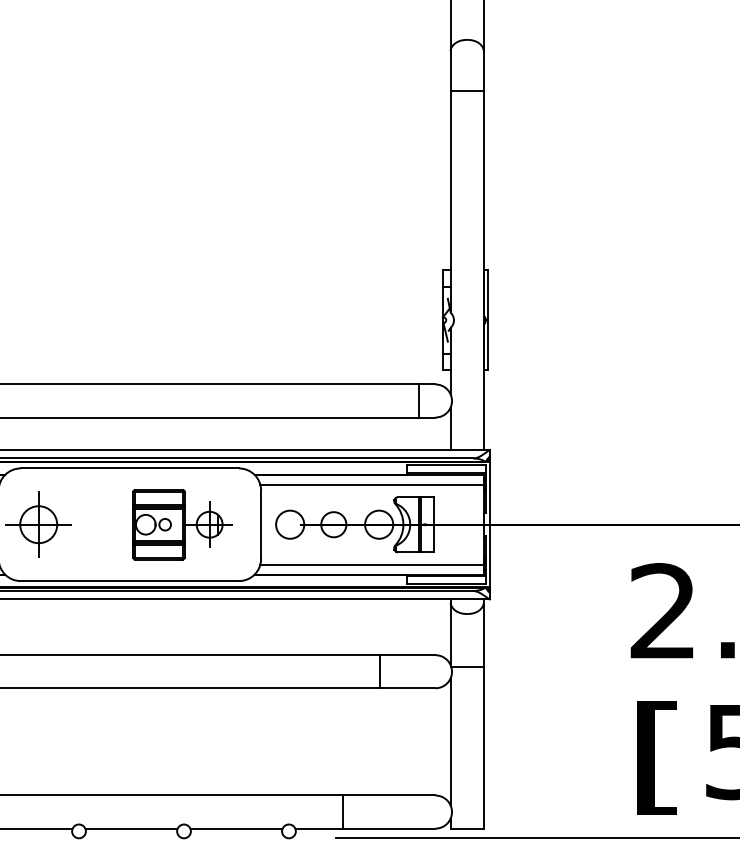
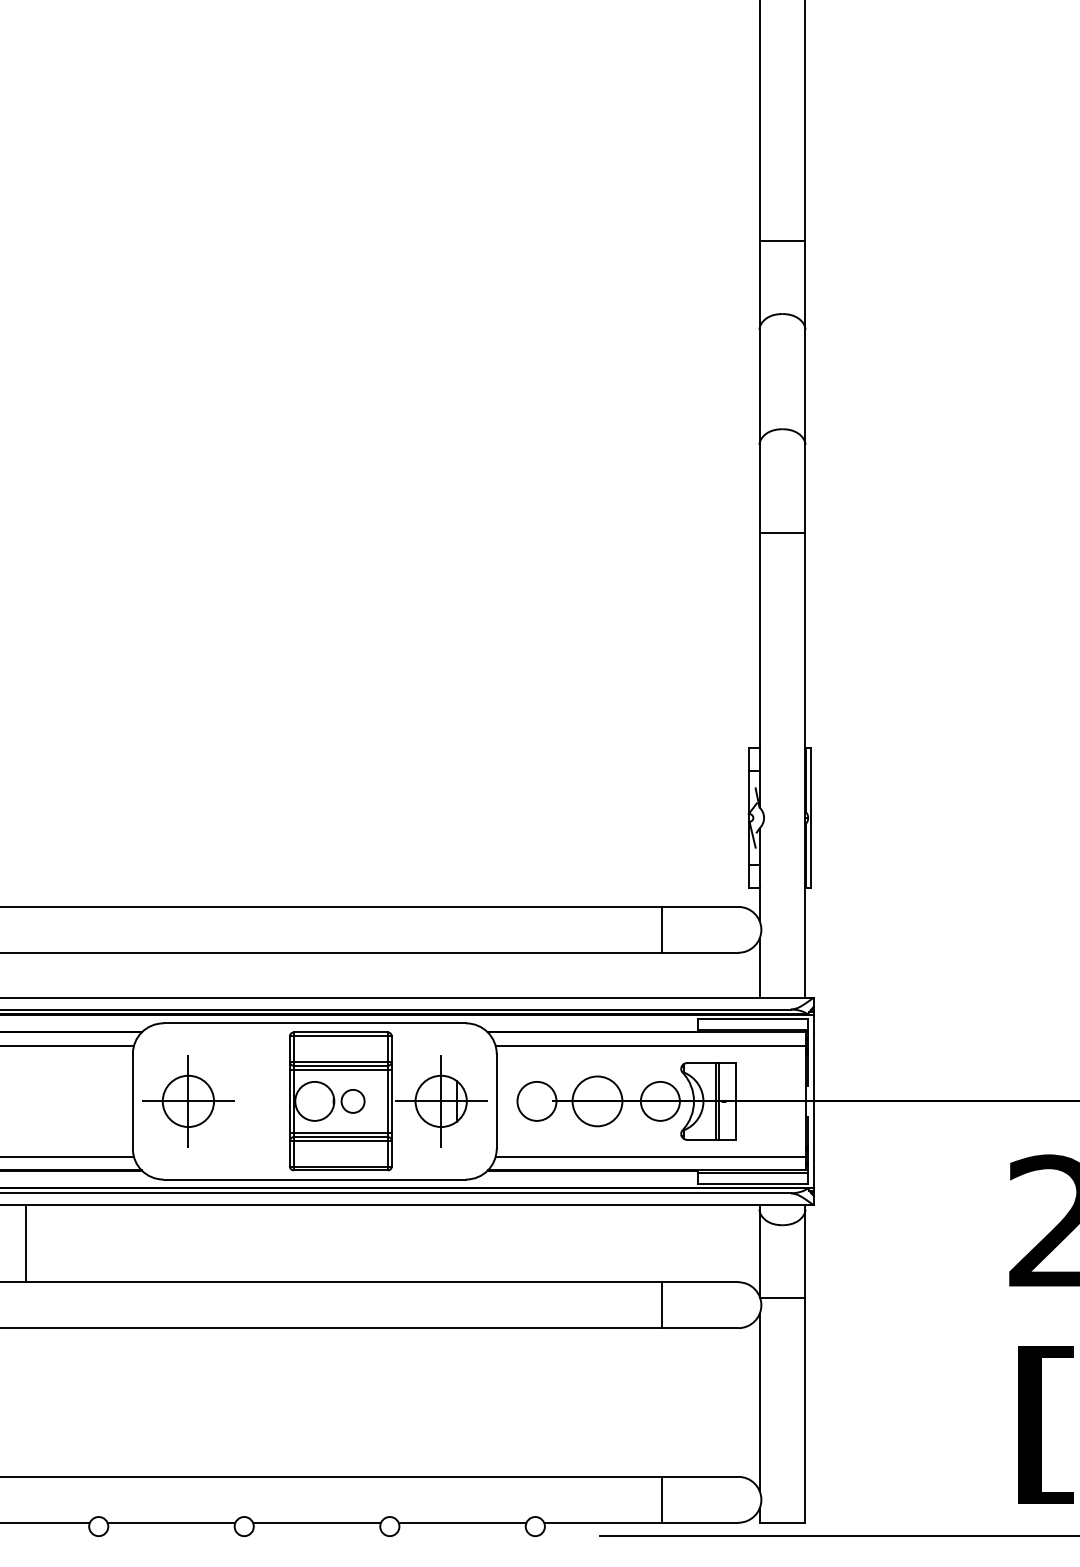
line: (467, 90) -> (782, 533), moved
line: (418, 400) -> (661, 929), moved
part: (183, 524) -> (388, 1101), size x1.43
circle: (333, 524) -> (597, 1101), size x1.43
line: (342, 811) -> (661, 1499), moved

